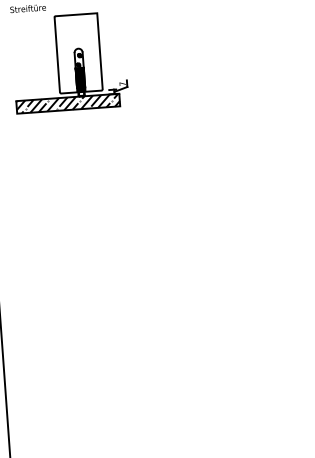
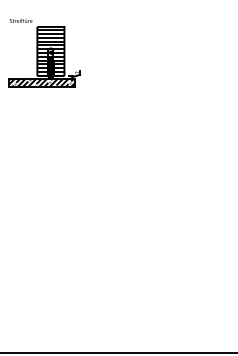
hatch: (78, 55) -> (50, 52), added

